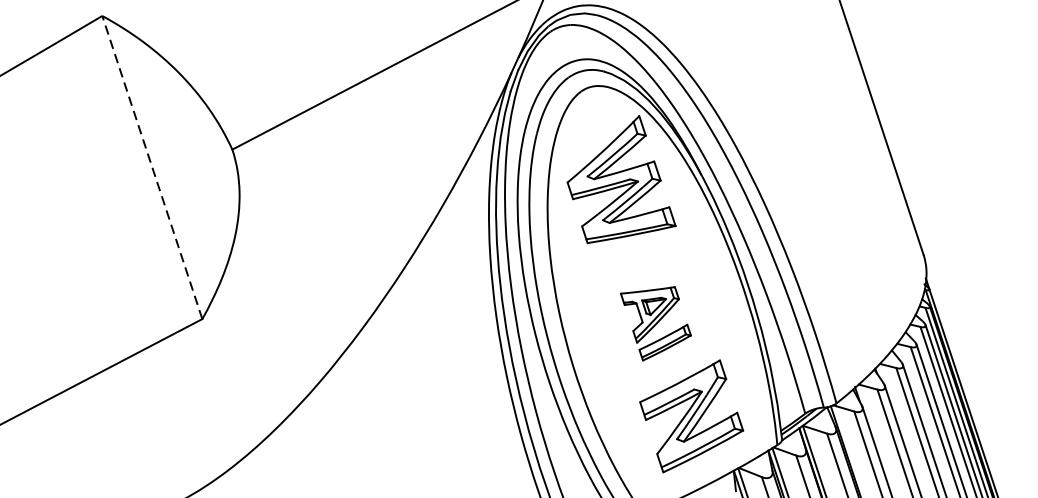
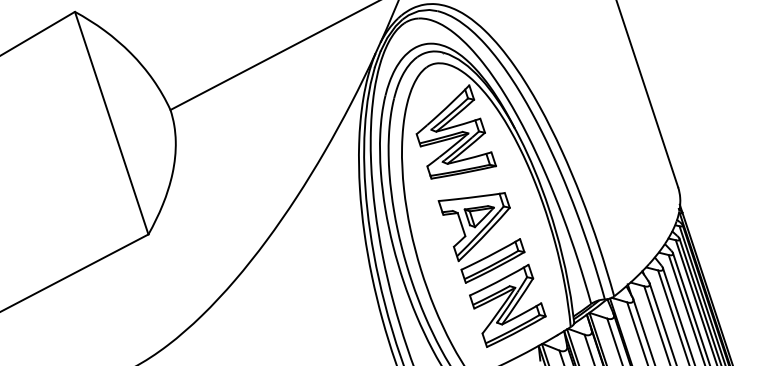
line: (152, 166) -> (111, 122), dashed -> solid
part: (655, 323) -> (481, 237), size x1.67

